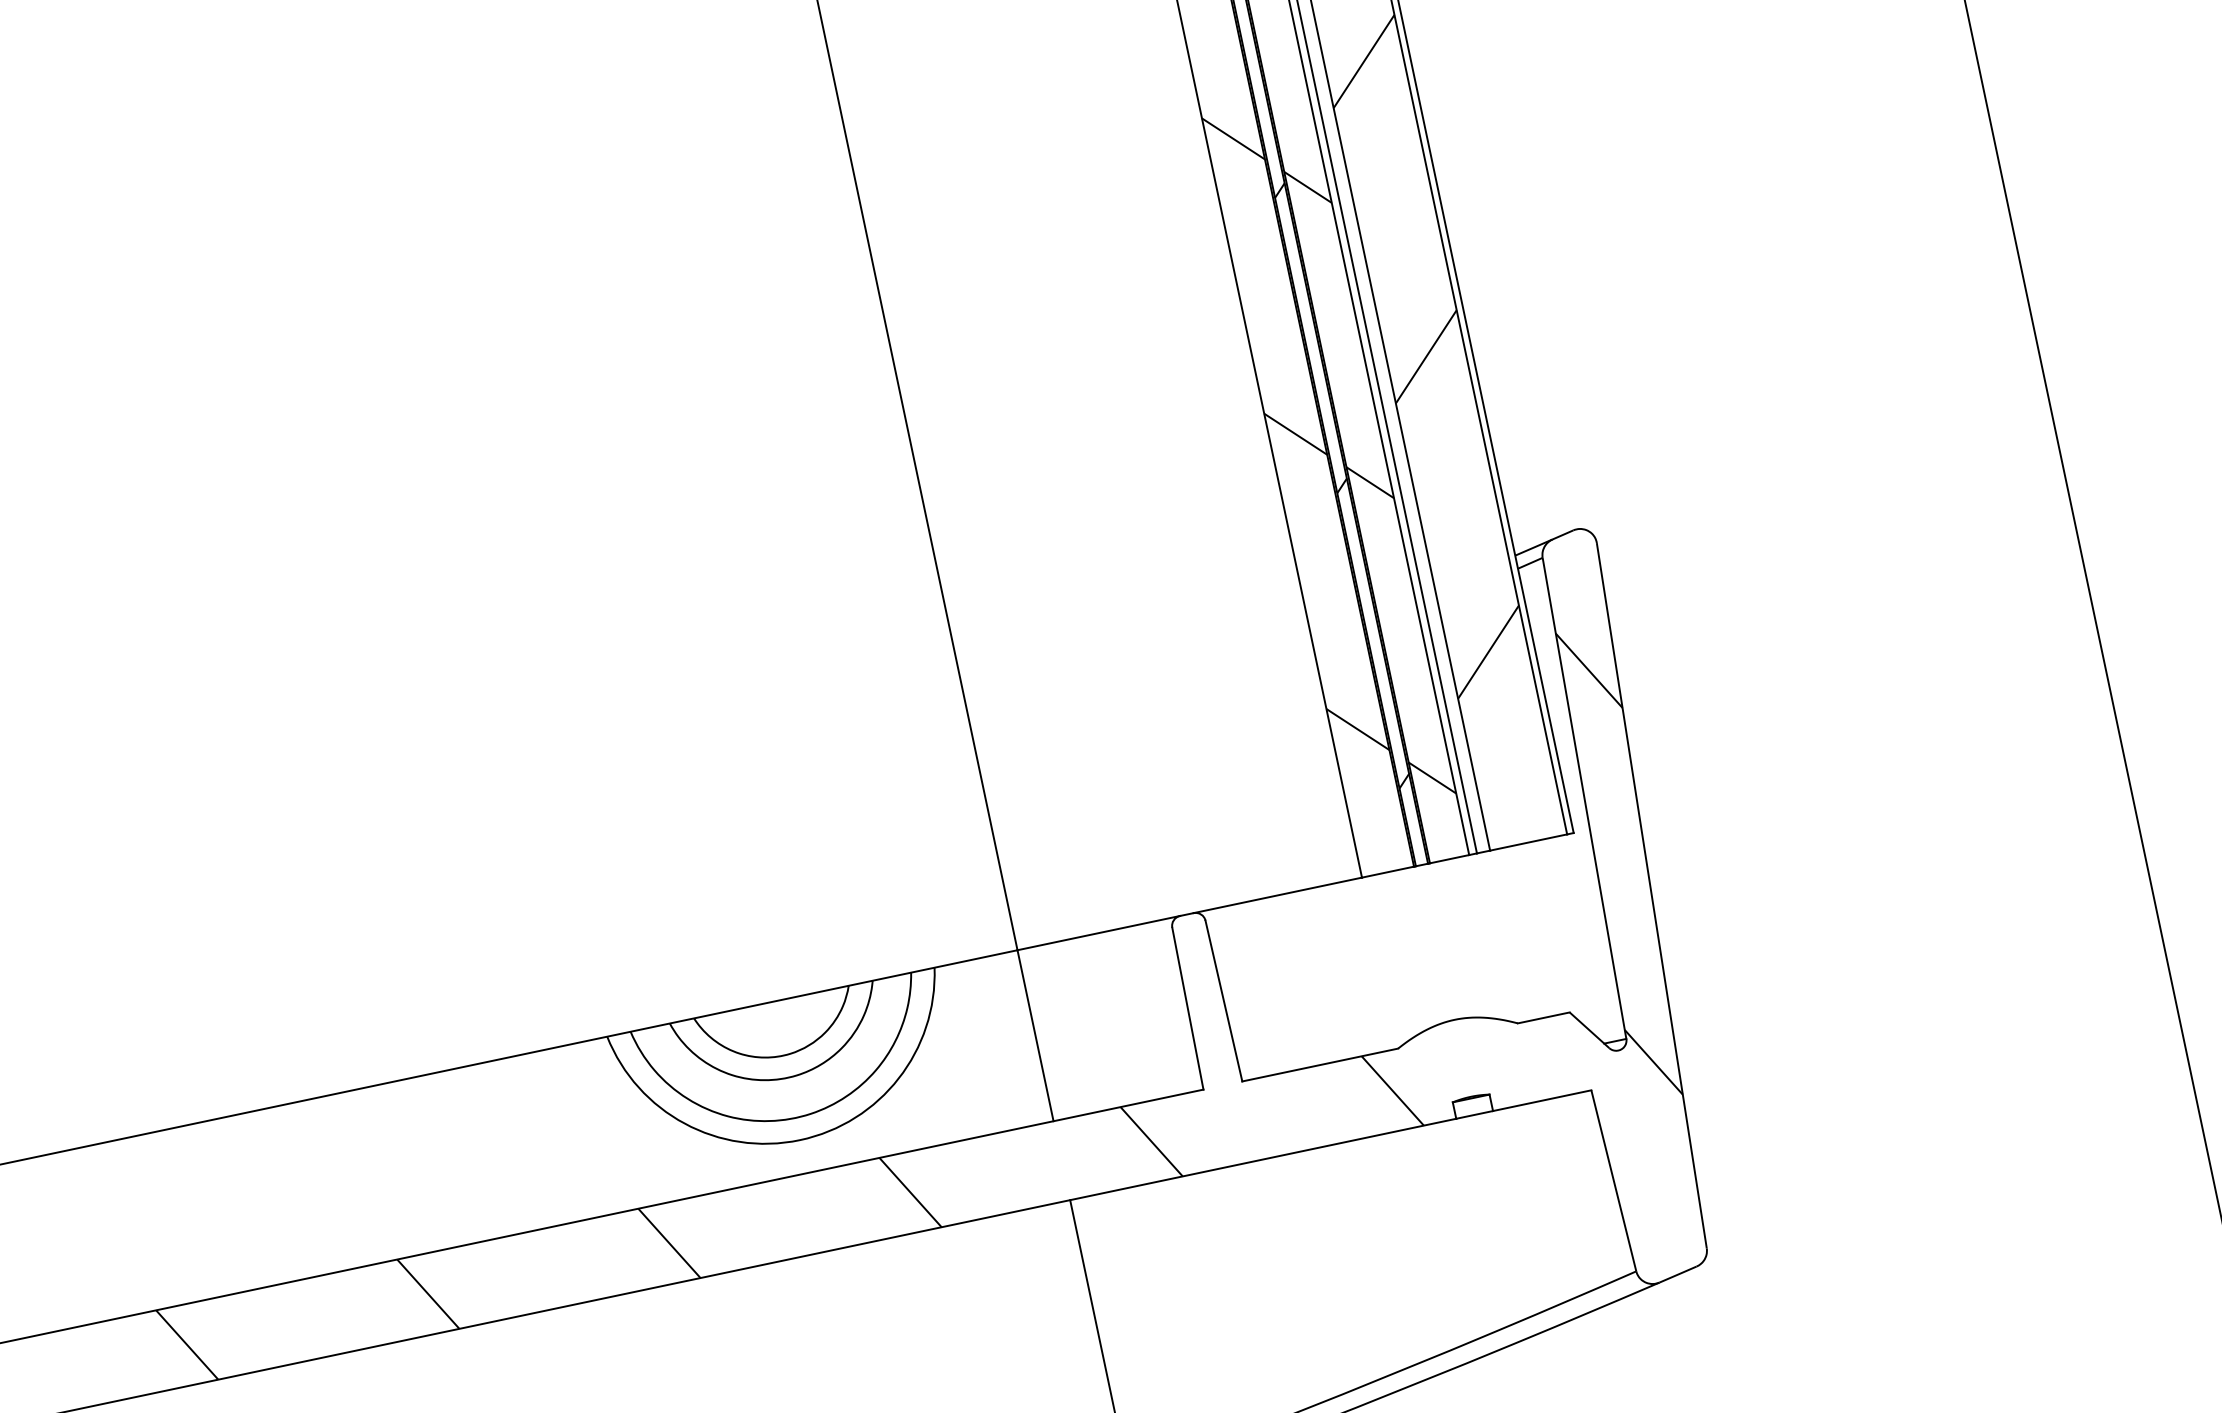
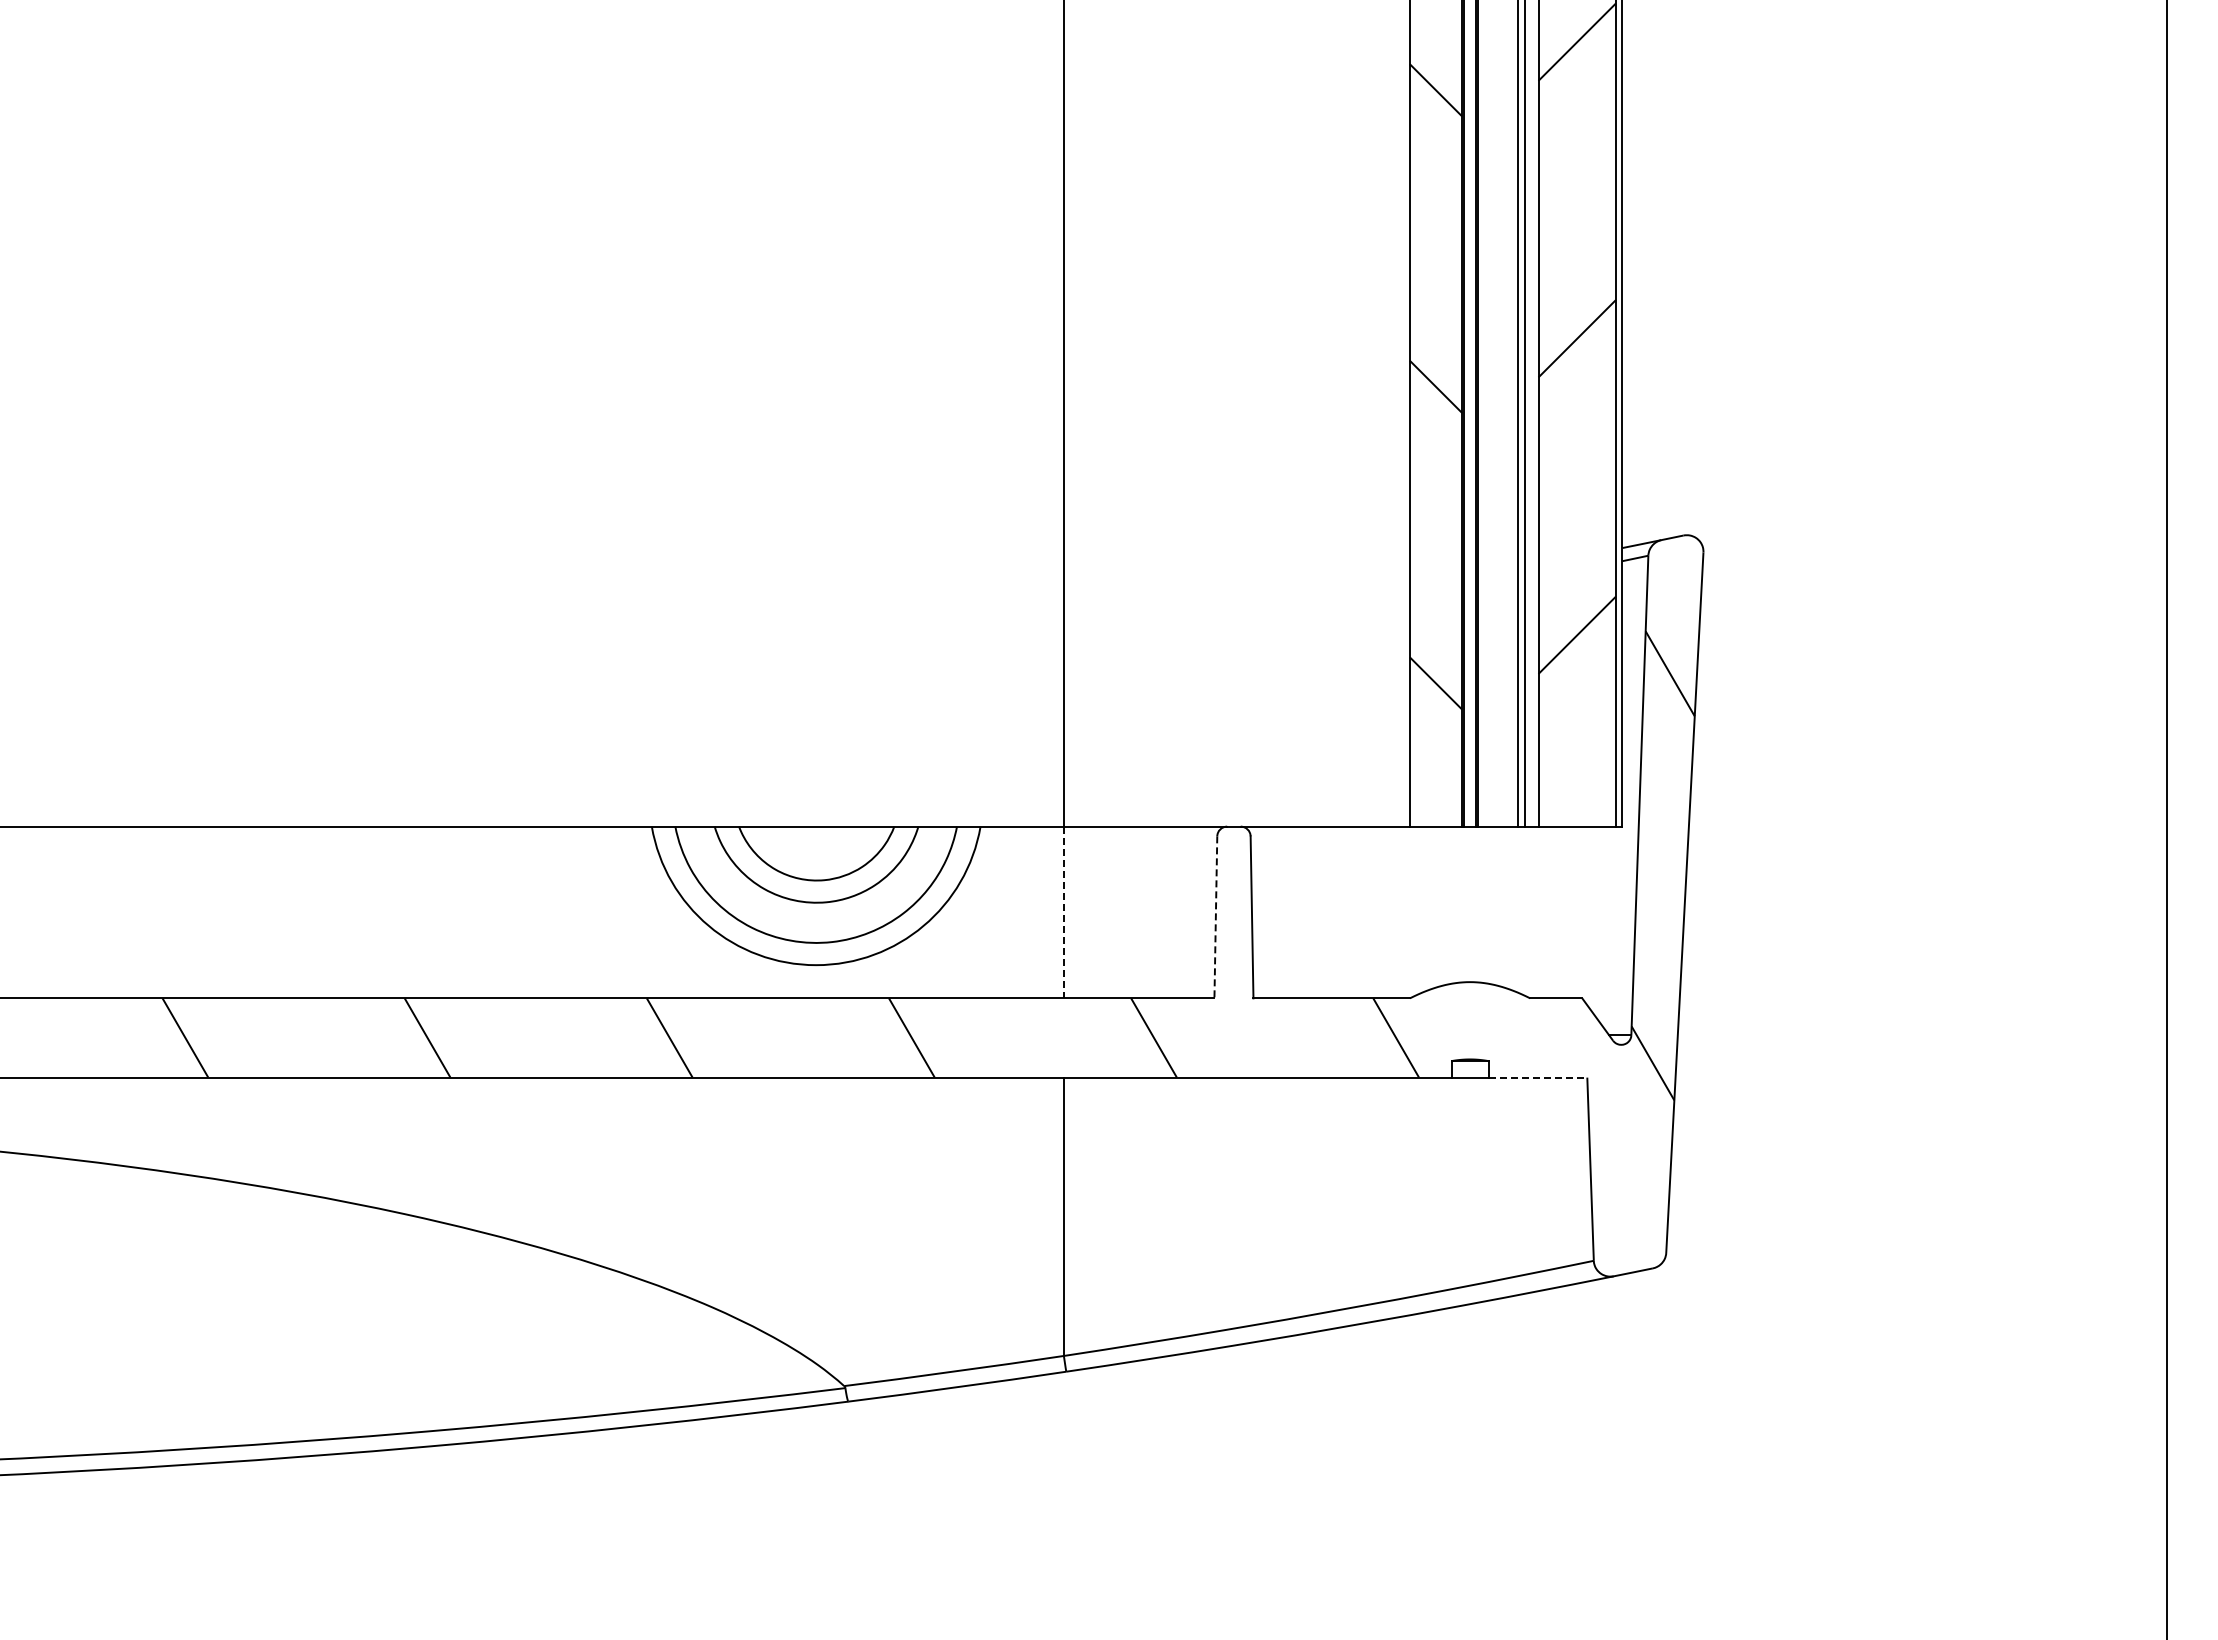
hatch: (1369, 482) -> (1497, 448), removed
hatch: (1341, 485) -> (1469, 445), removed
line: (1187, 1008) -> (1215, 917), solid -> dashed
line: (1035, 1035) -> (1063, 912), solid -> dashed
line: (1542, 1100) -> (1538, 1077), solid -> dashed

